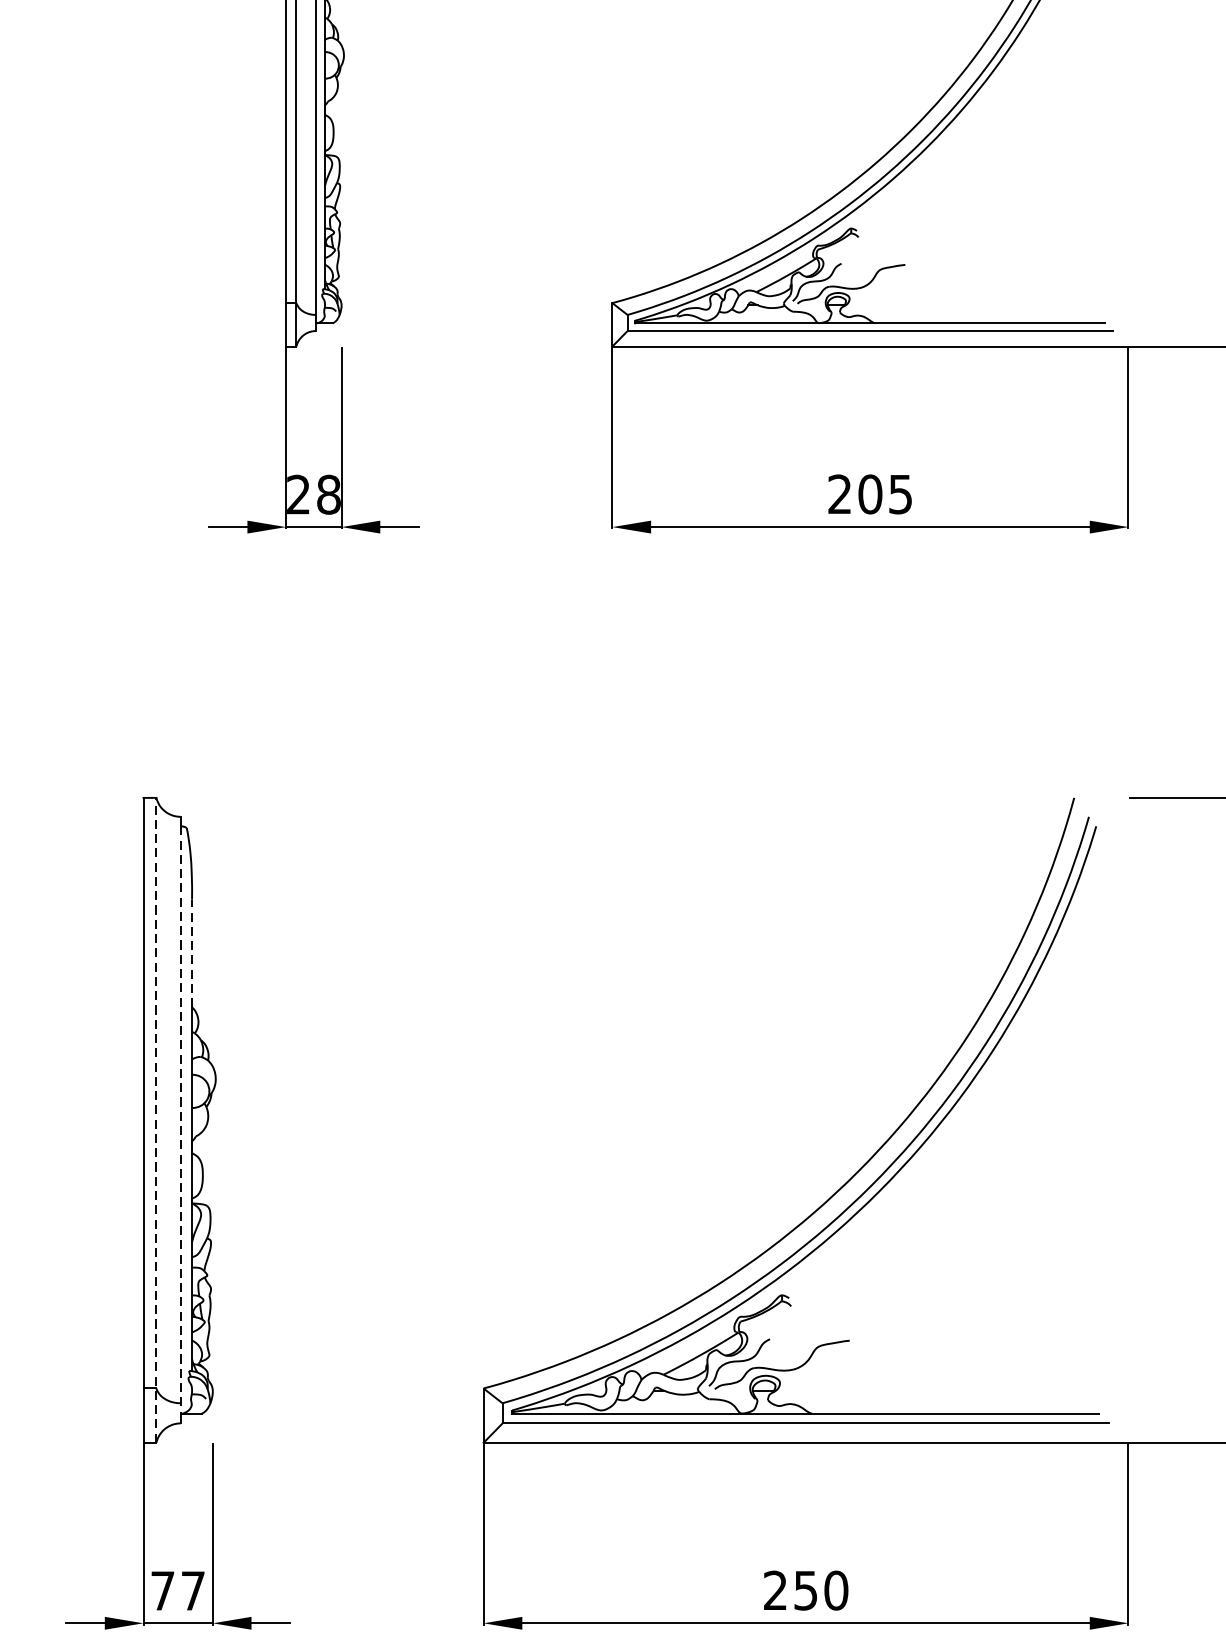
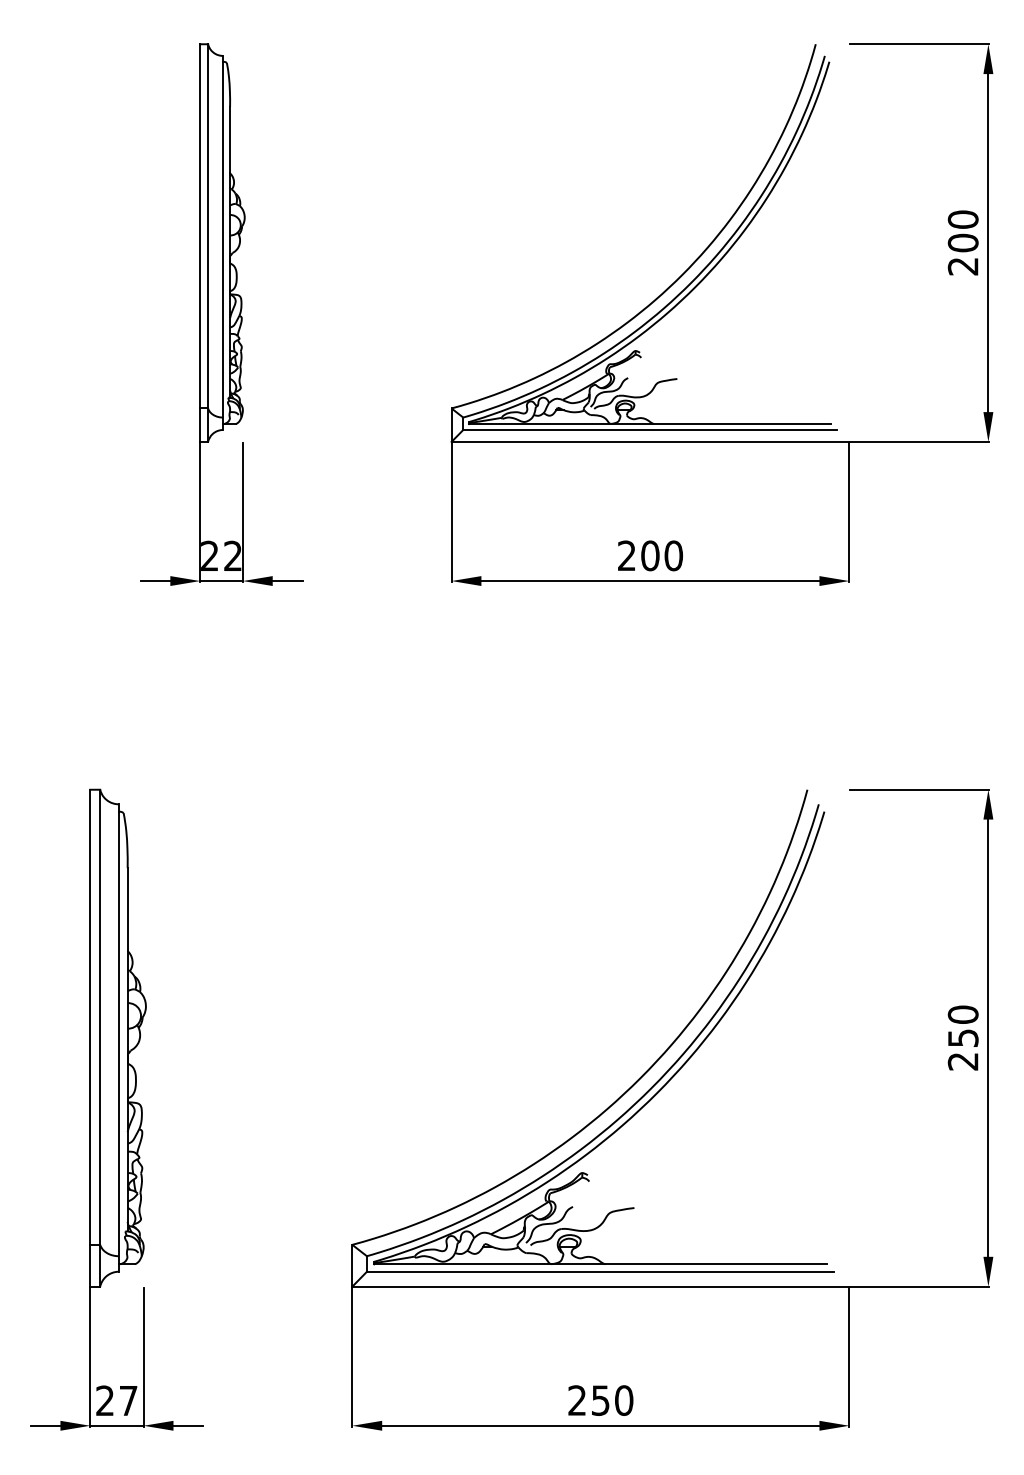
text: (328, 493) -> (232, 555), 28 -> 22
text: (900, 493) -> (673, 555), 205 -> 200
line: (191, 953) -> (127, 909), dashed -> solid
line: (156, 1119) -> (100, 1037), dashed -> solid
line: (180, 1120) -> (118, 1038), dashed -> solid
text: (161, 1590) -> (104, 1400), 77 -> 27

